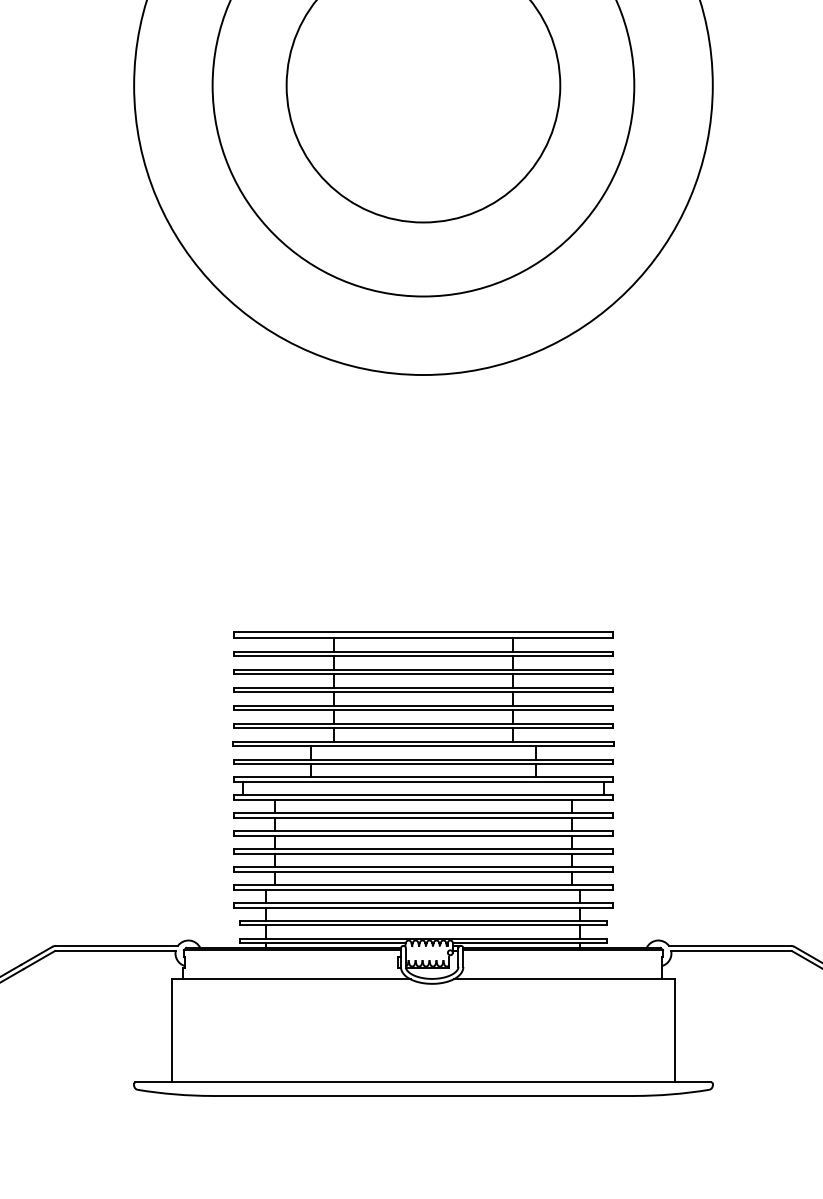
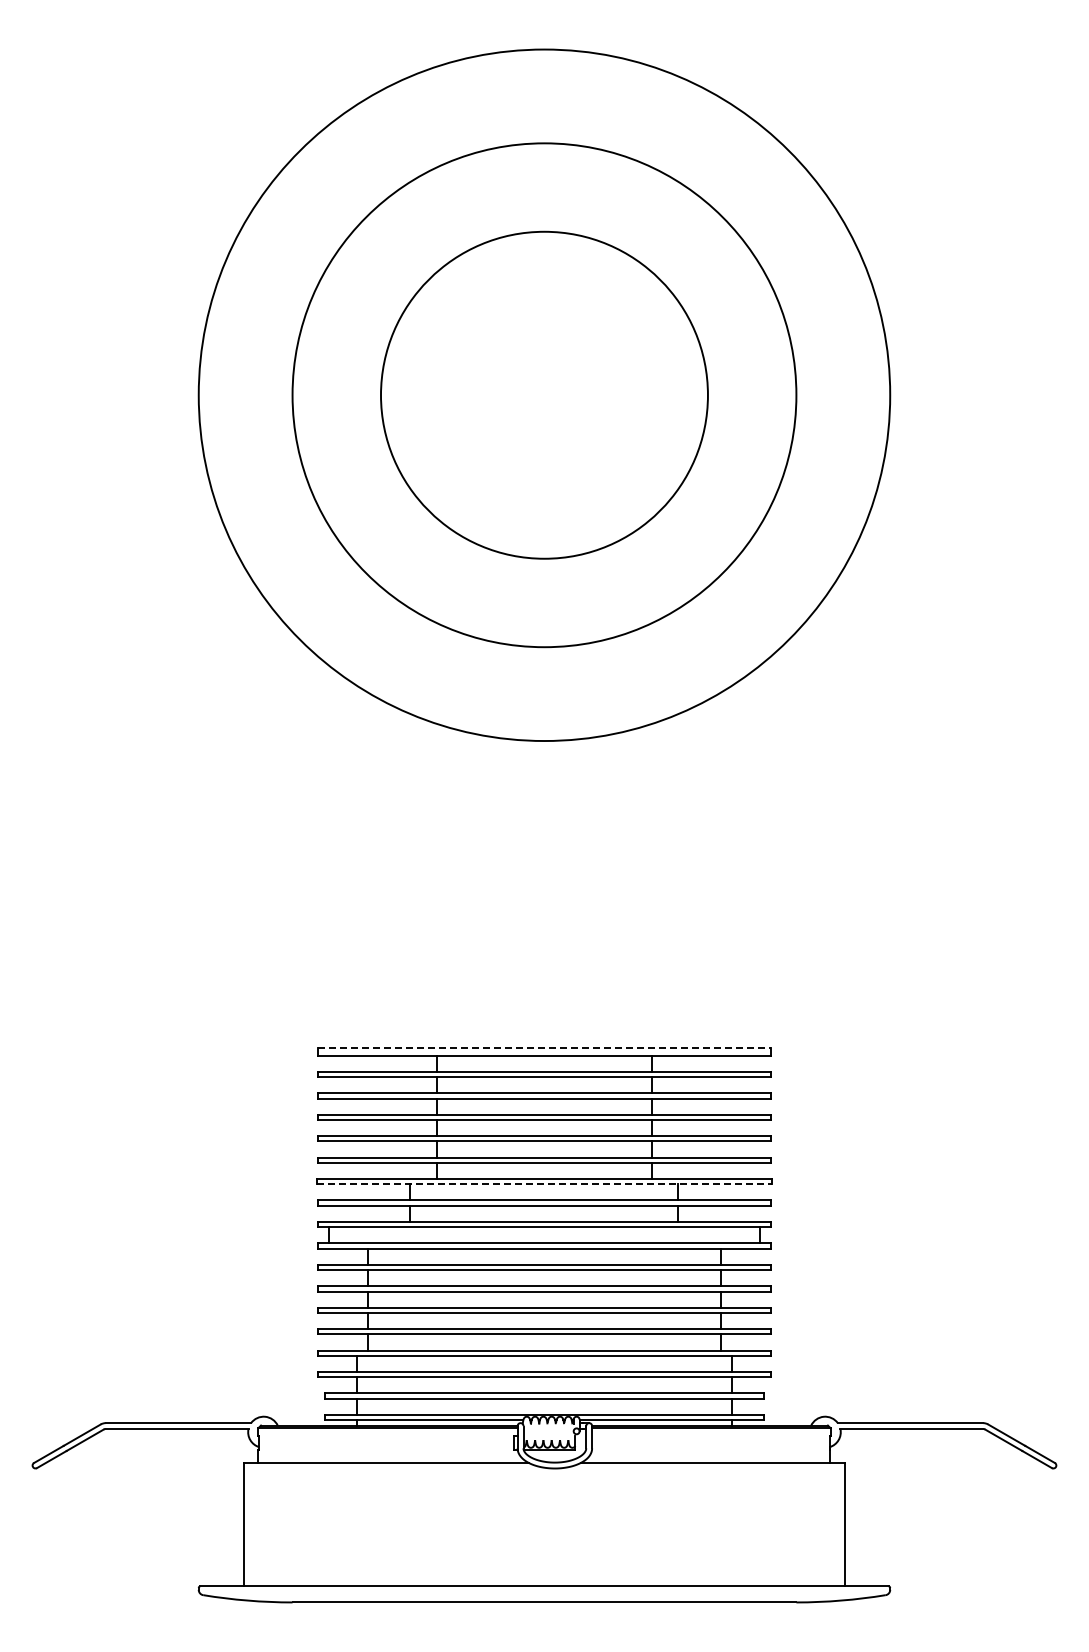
line: (423, 631) -> (544, 1047), solid -> dashed
line: (423, 746) -> (544, 1184), solid -> dashed

